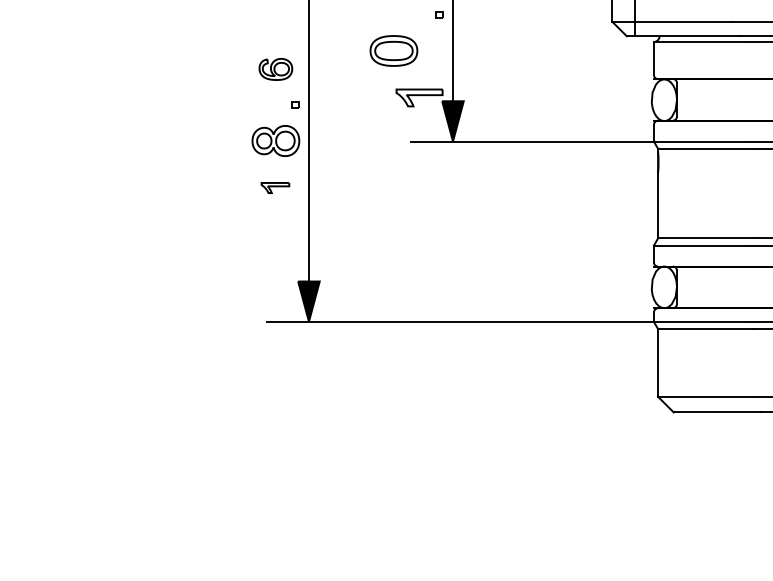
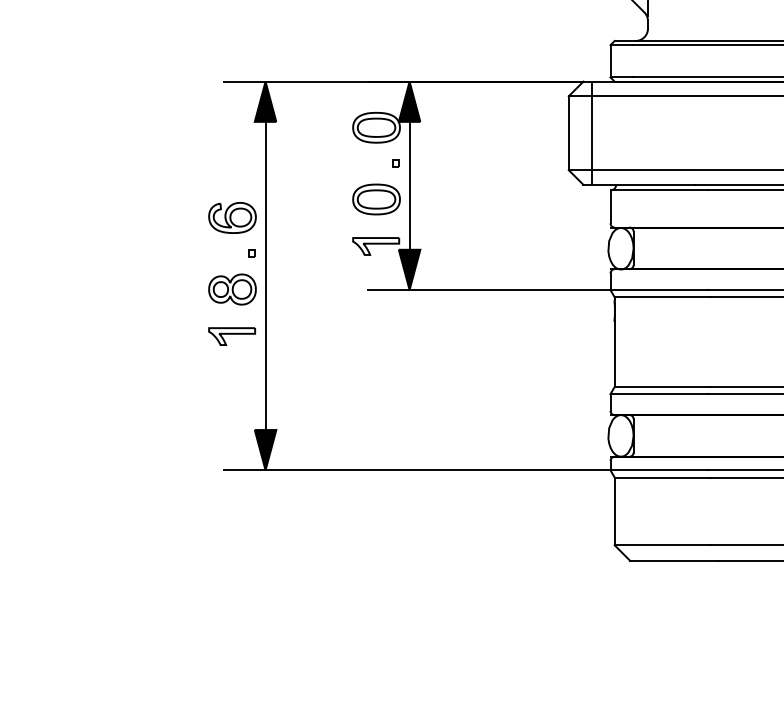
part: (393, 50) -> (376, 199), moved
part: (275, 68) -> (232, 217), size x1.43
part: (274, 187) -> (231, 336), size x1.67

